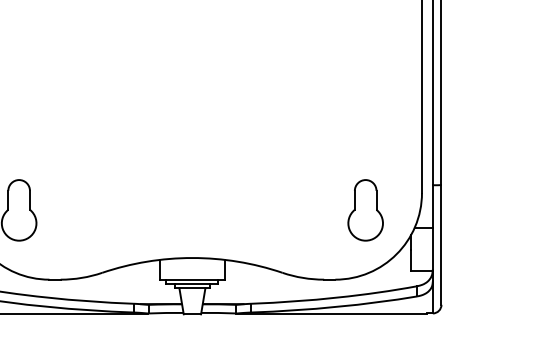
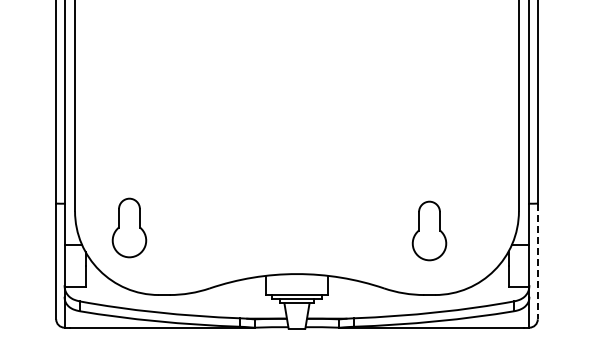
part: (365, 209) -> (429, 230), moved
line: (441, 245) -> (537, 261), solid -> dashed

